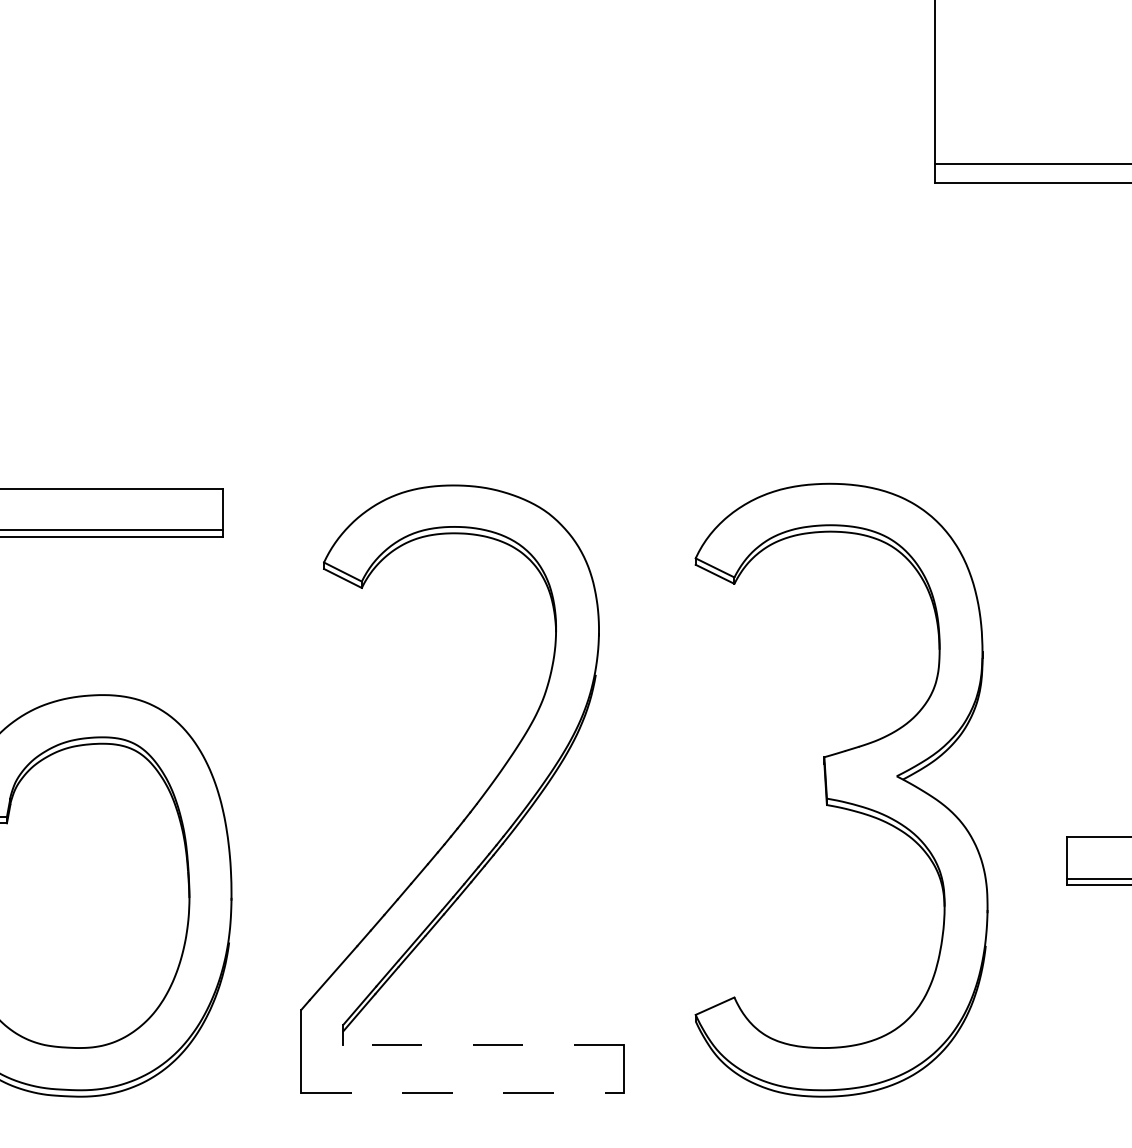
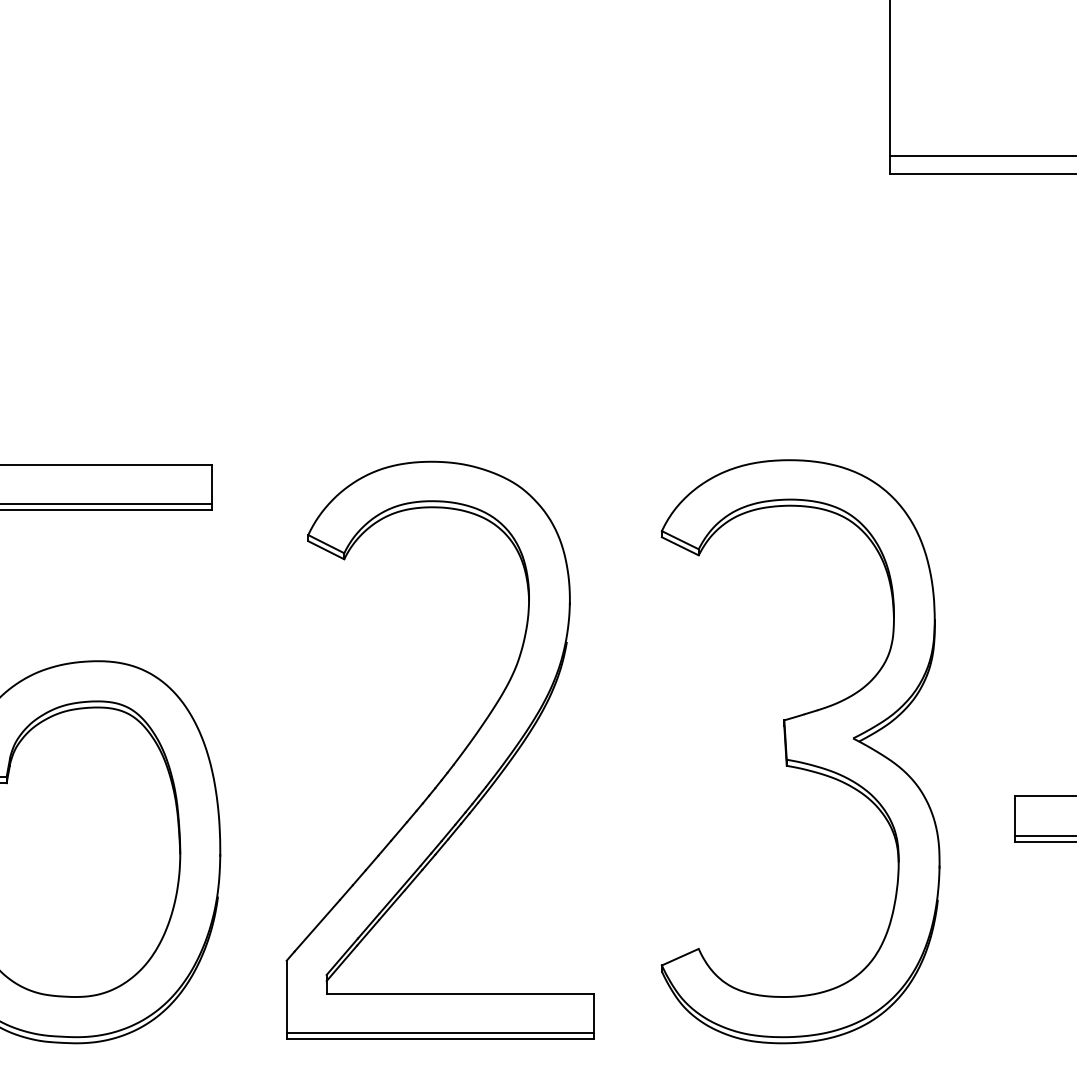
line: (483, 1044) -> (460, 993), dashed -> solid
line: (462, 1086) -> (440, 1033), added
line: (463, 1092) -> (440, 1039), dashed -> solid

